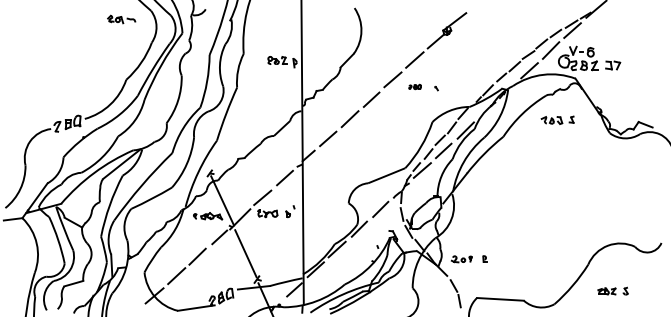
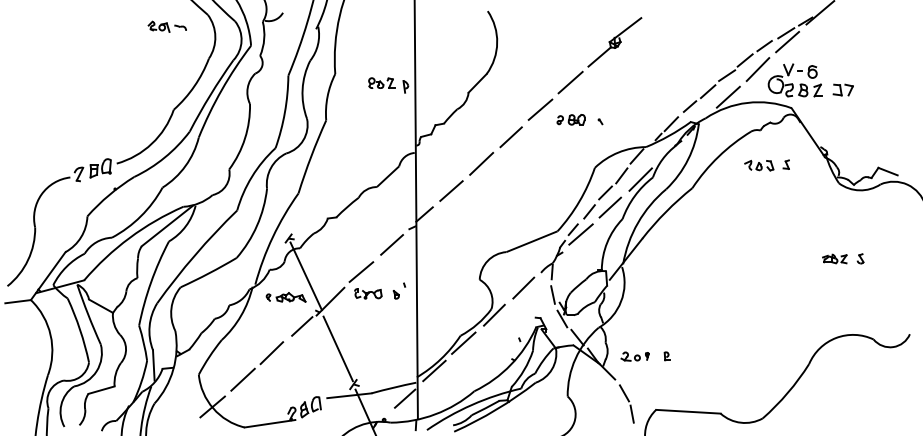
part: (414, 86) -> (570, 118), size x1.67
part: (612, 290) -> (842, 257), moved

